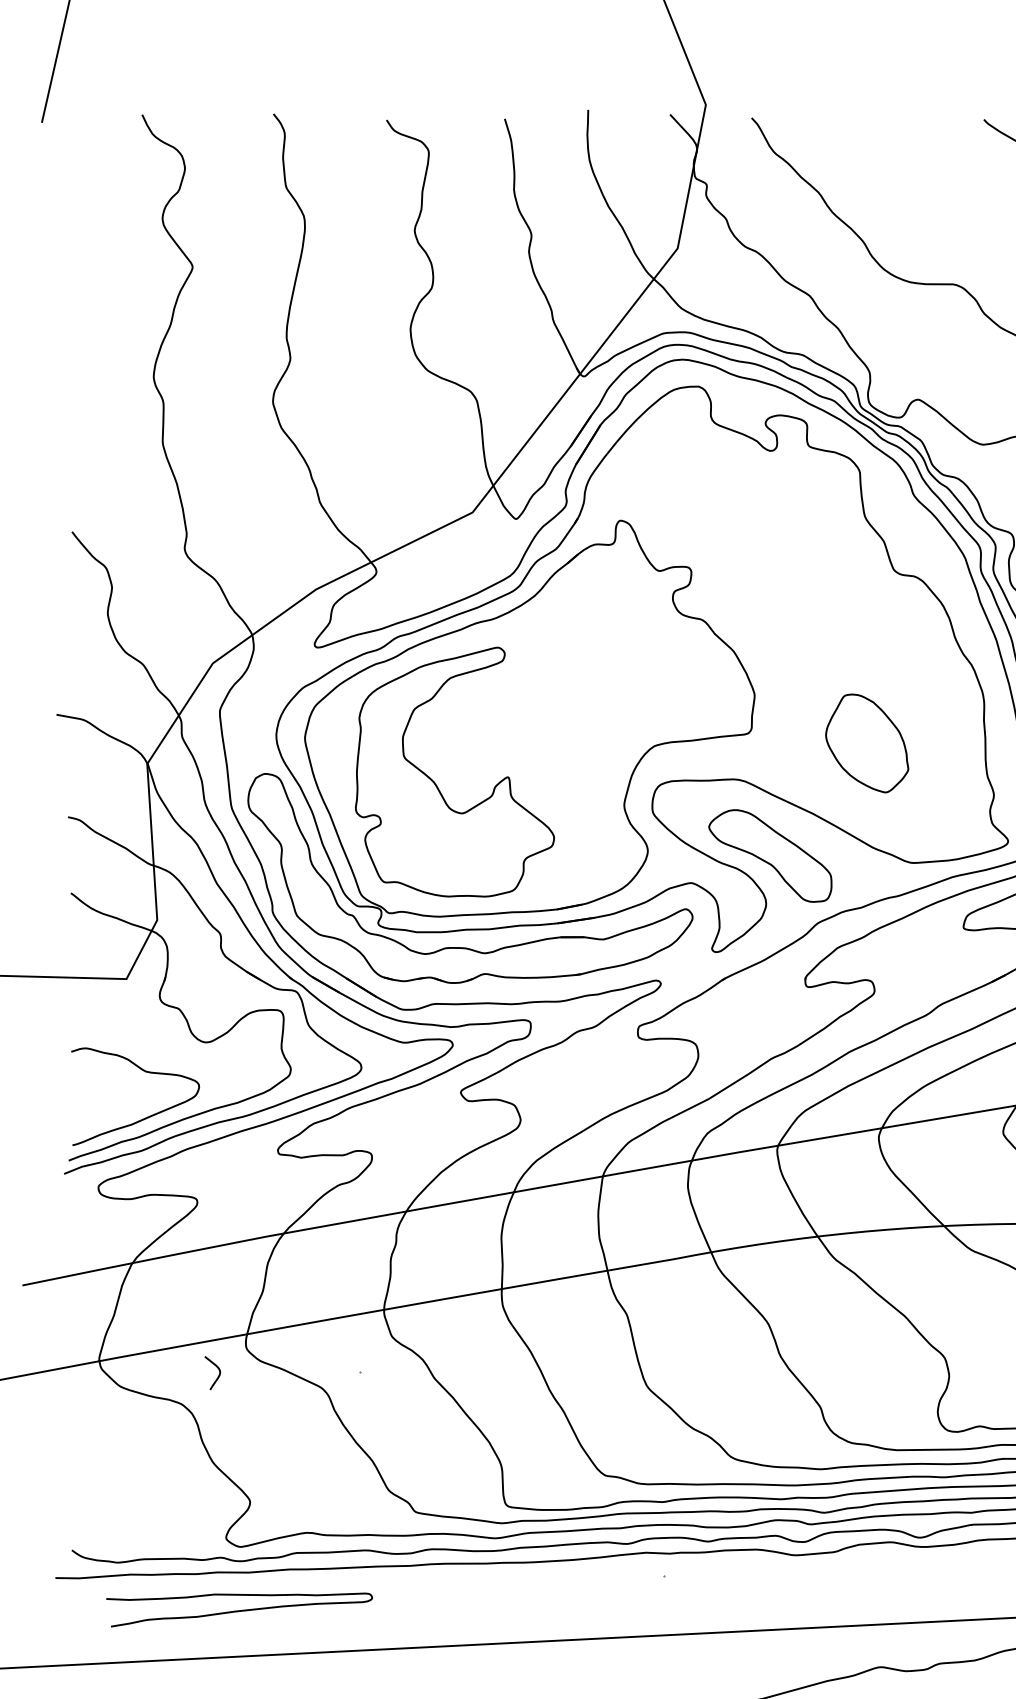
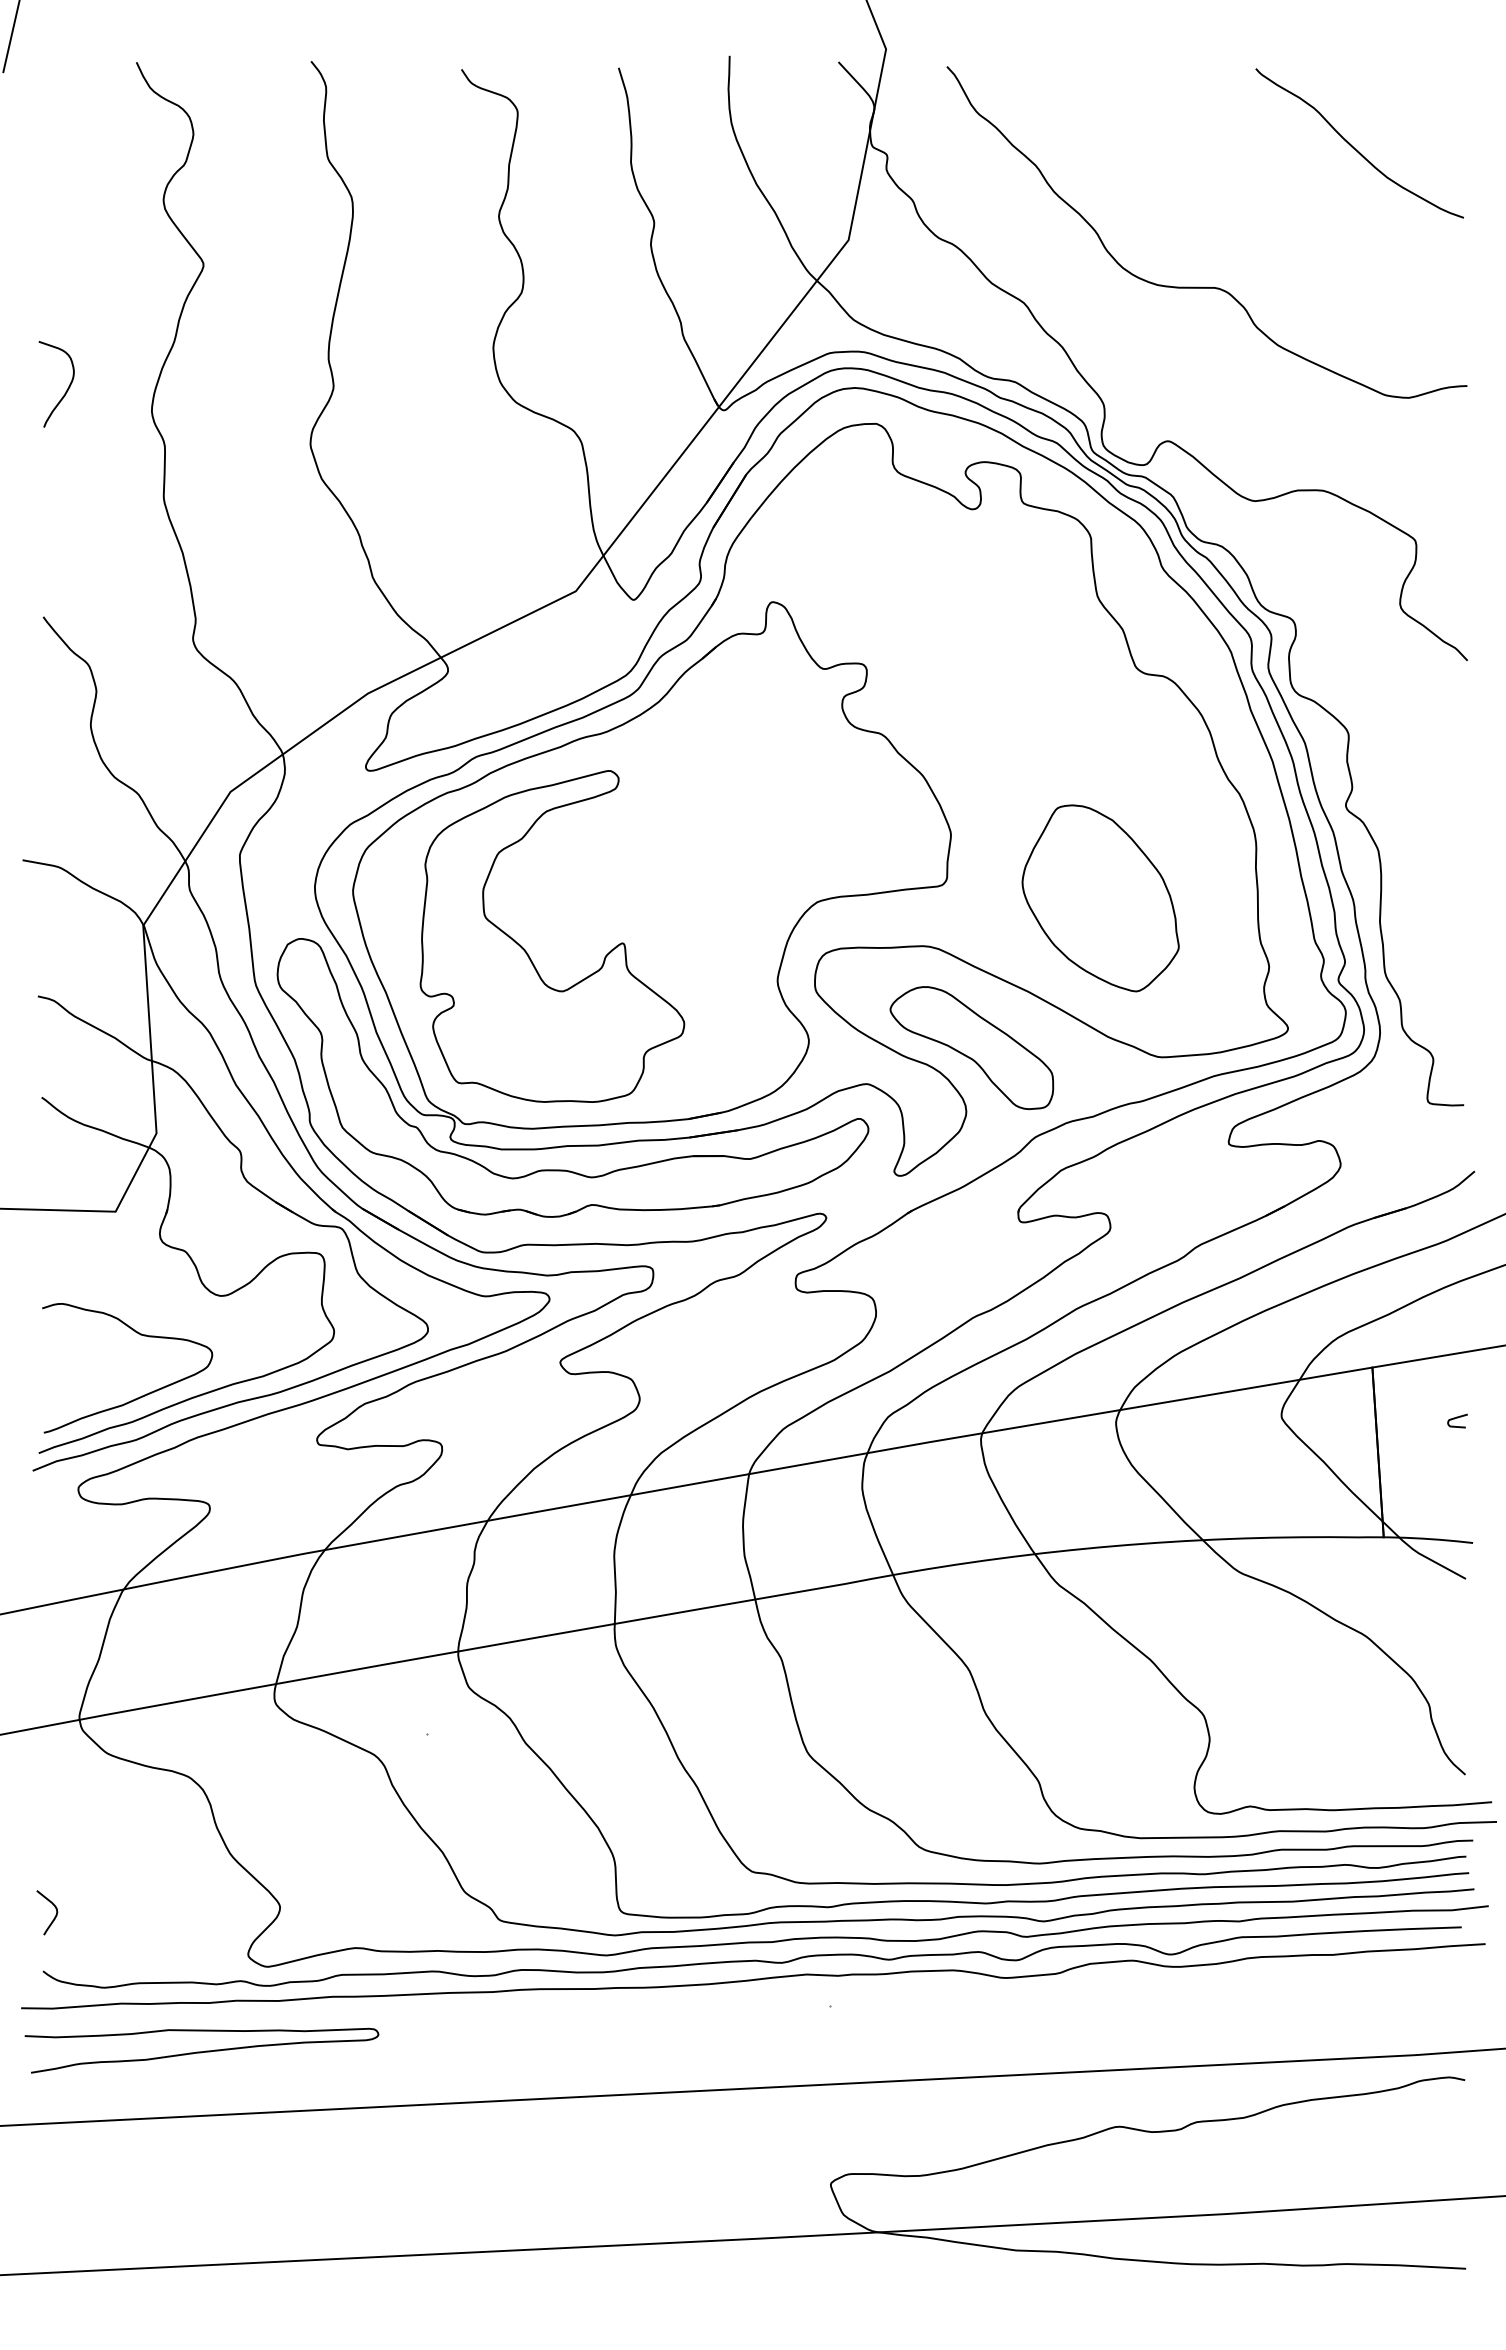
curve: (89, 360) -> (66, 389), added
part: (867, 743) -> (1100, 898), size x1.43
curve: (218, 1375) -> (54, 1916), moved
curve: (239, 1610) -> (201, 2051), moved

